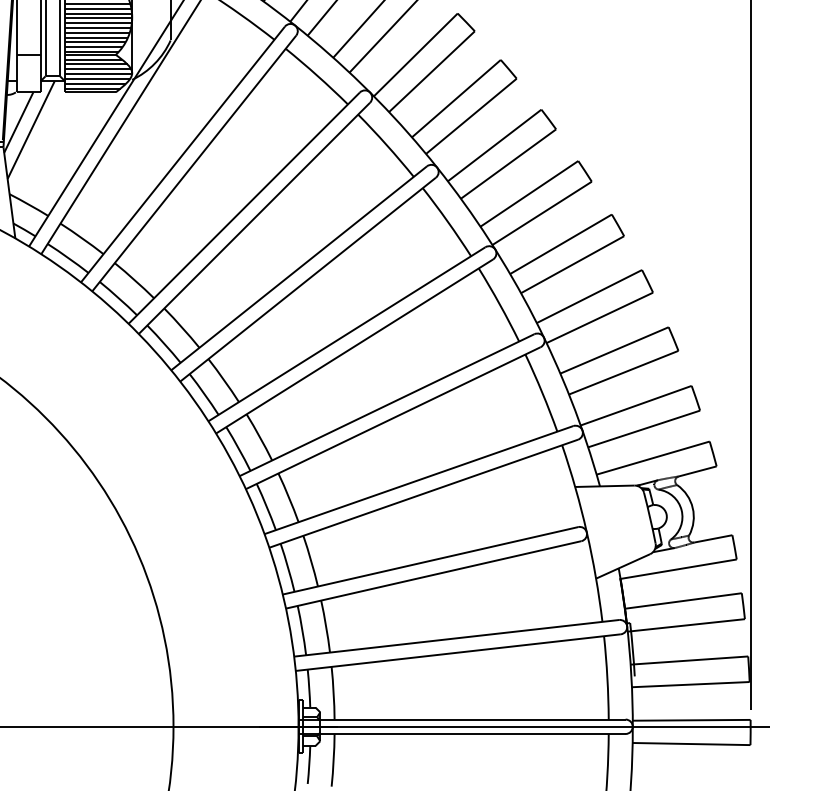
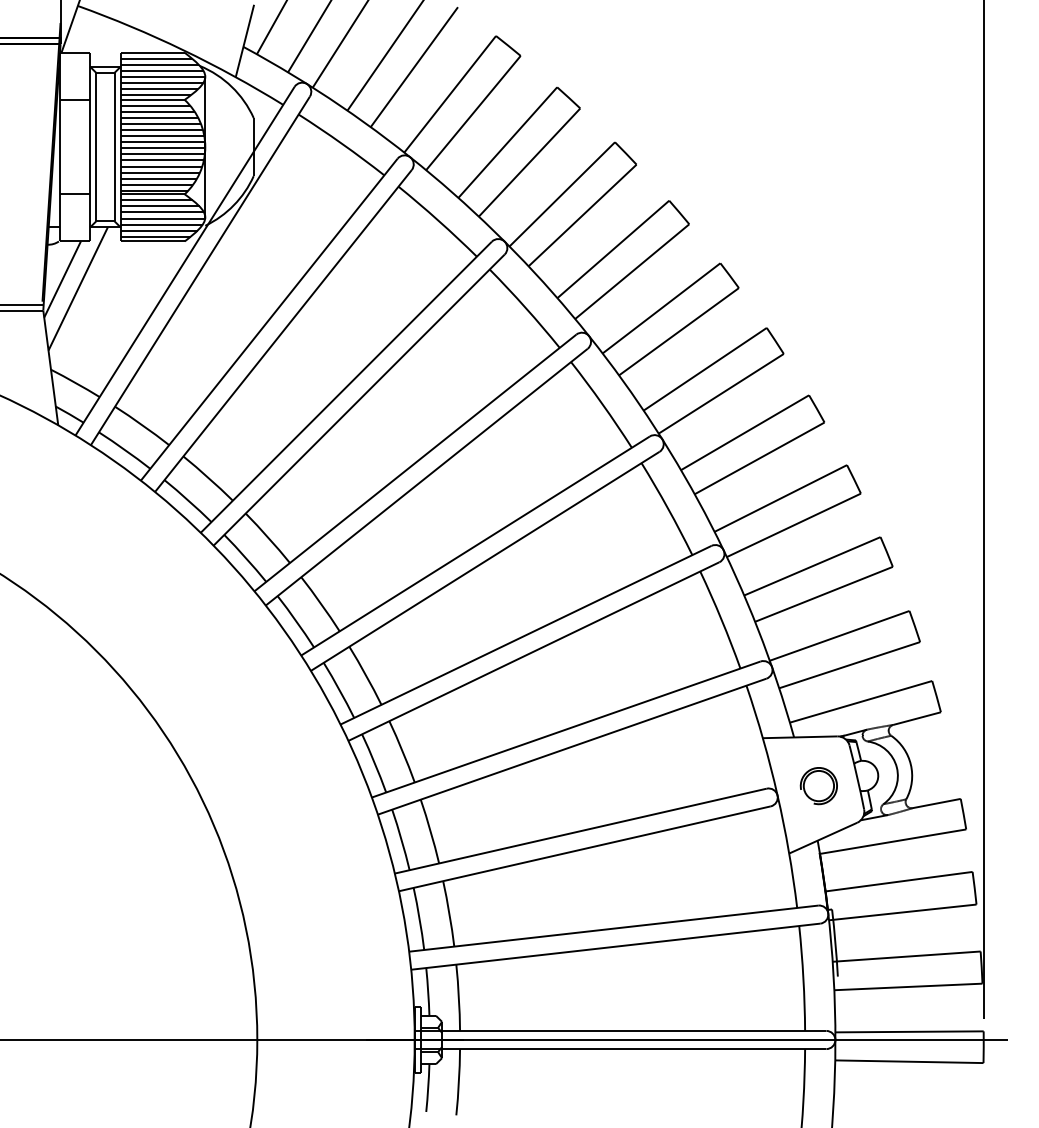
part: (619, 525) -> (818, 786), added

